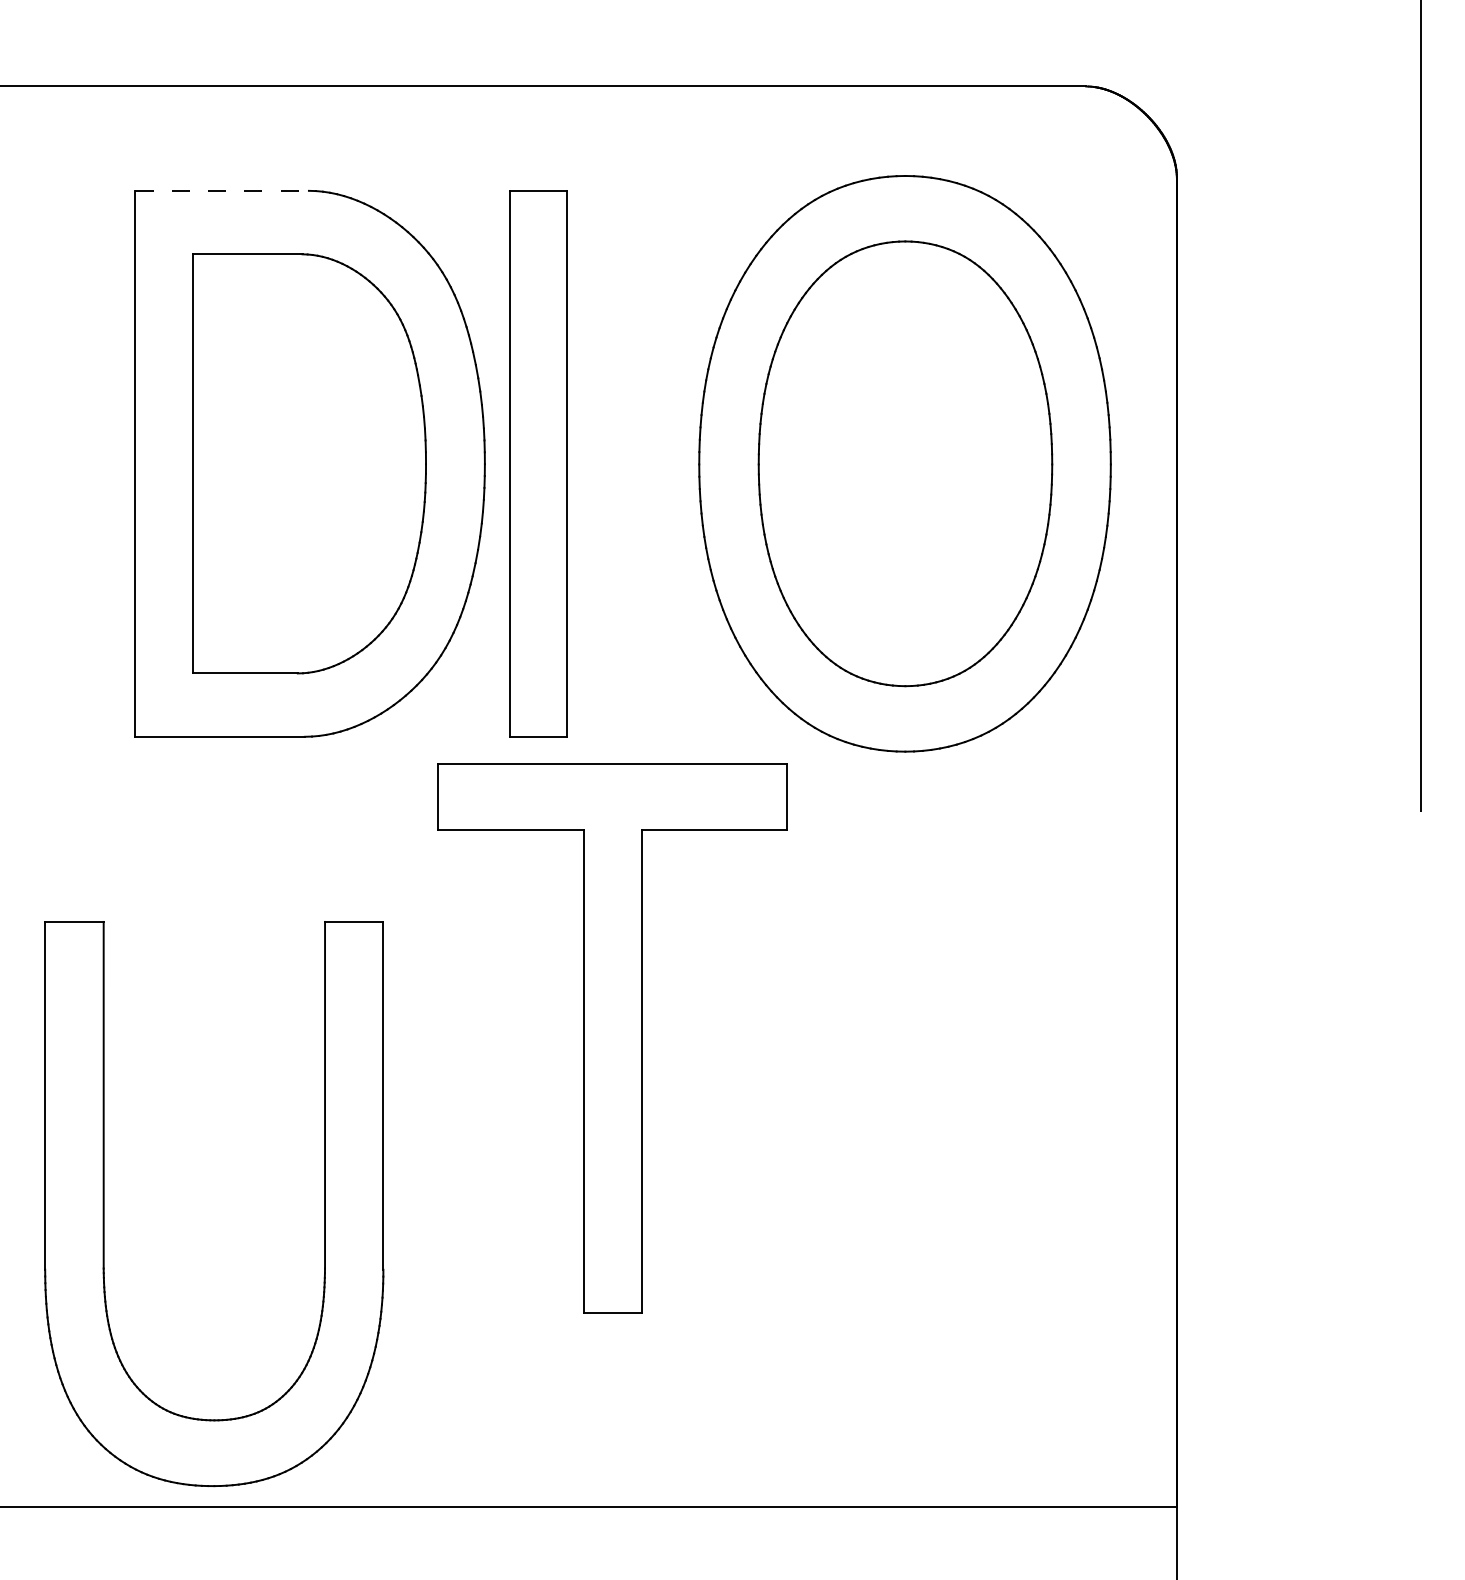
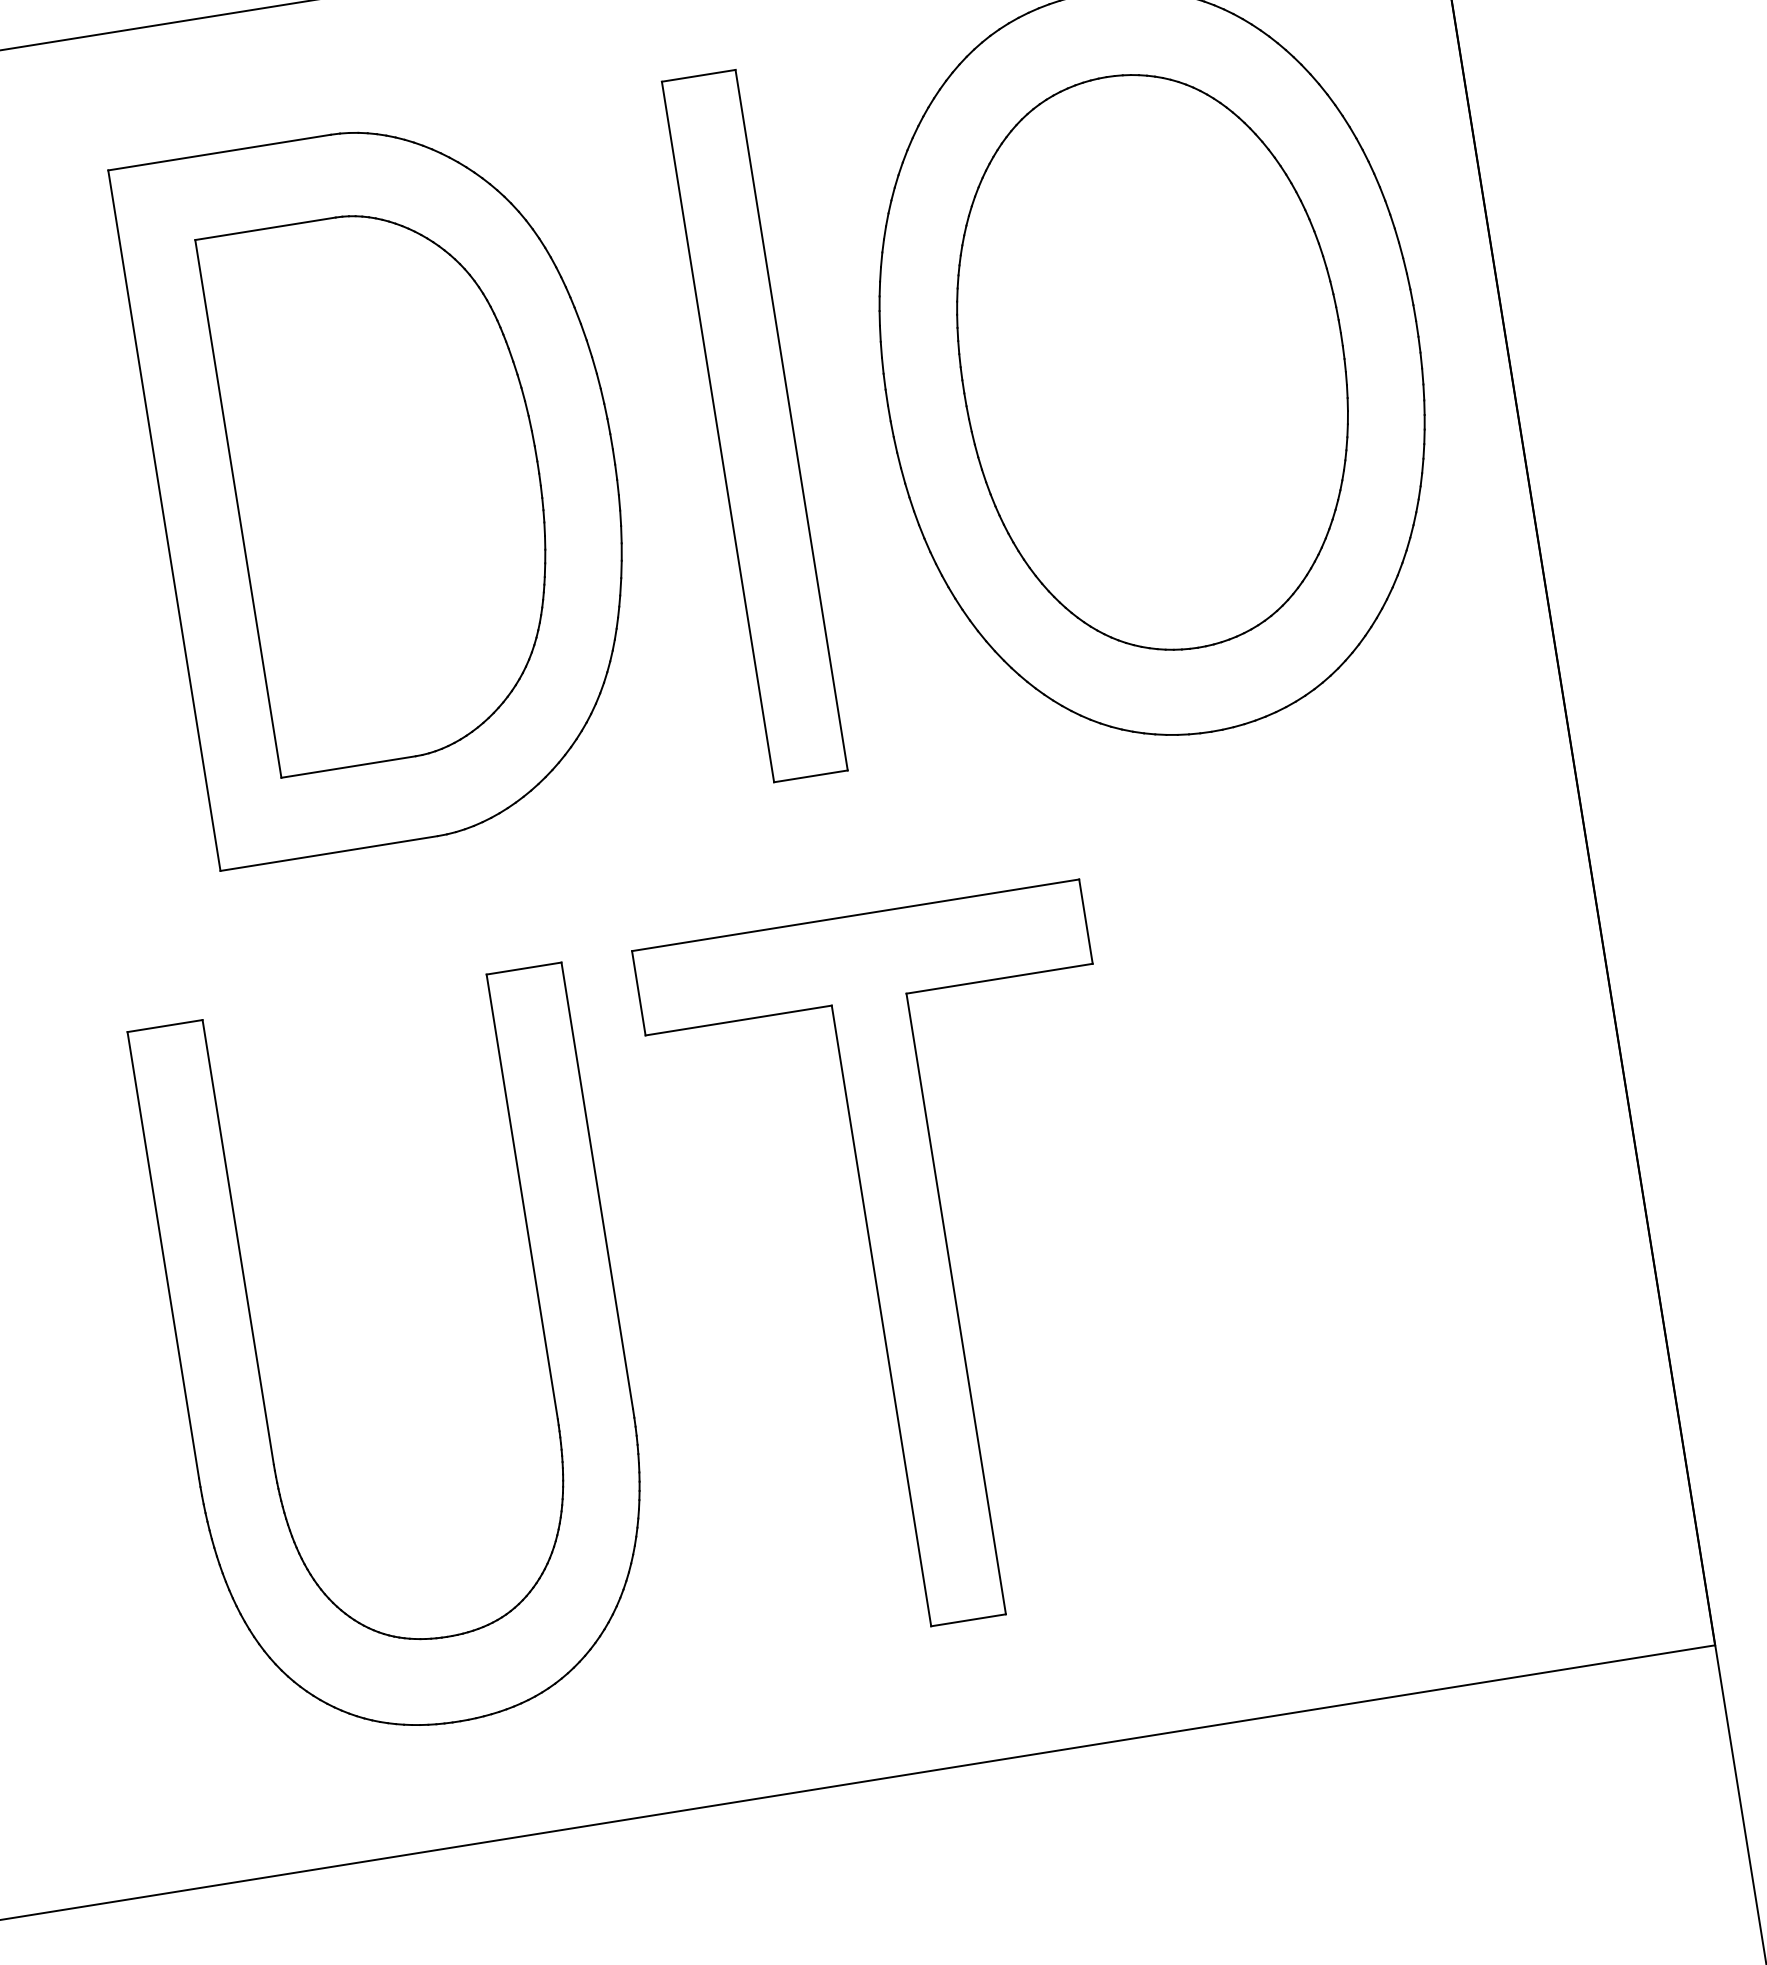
line: (222, 190) -> (219, 152), dashed -> solid
part: (538, 463) -> (754, 425), moved
part: (612, 1038) -> (911, 1267), moved
part: (104, 1204) -> (261, 1382), moved

